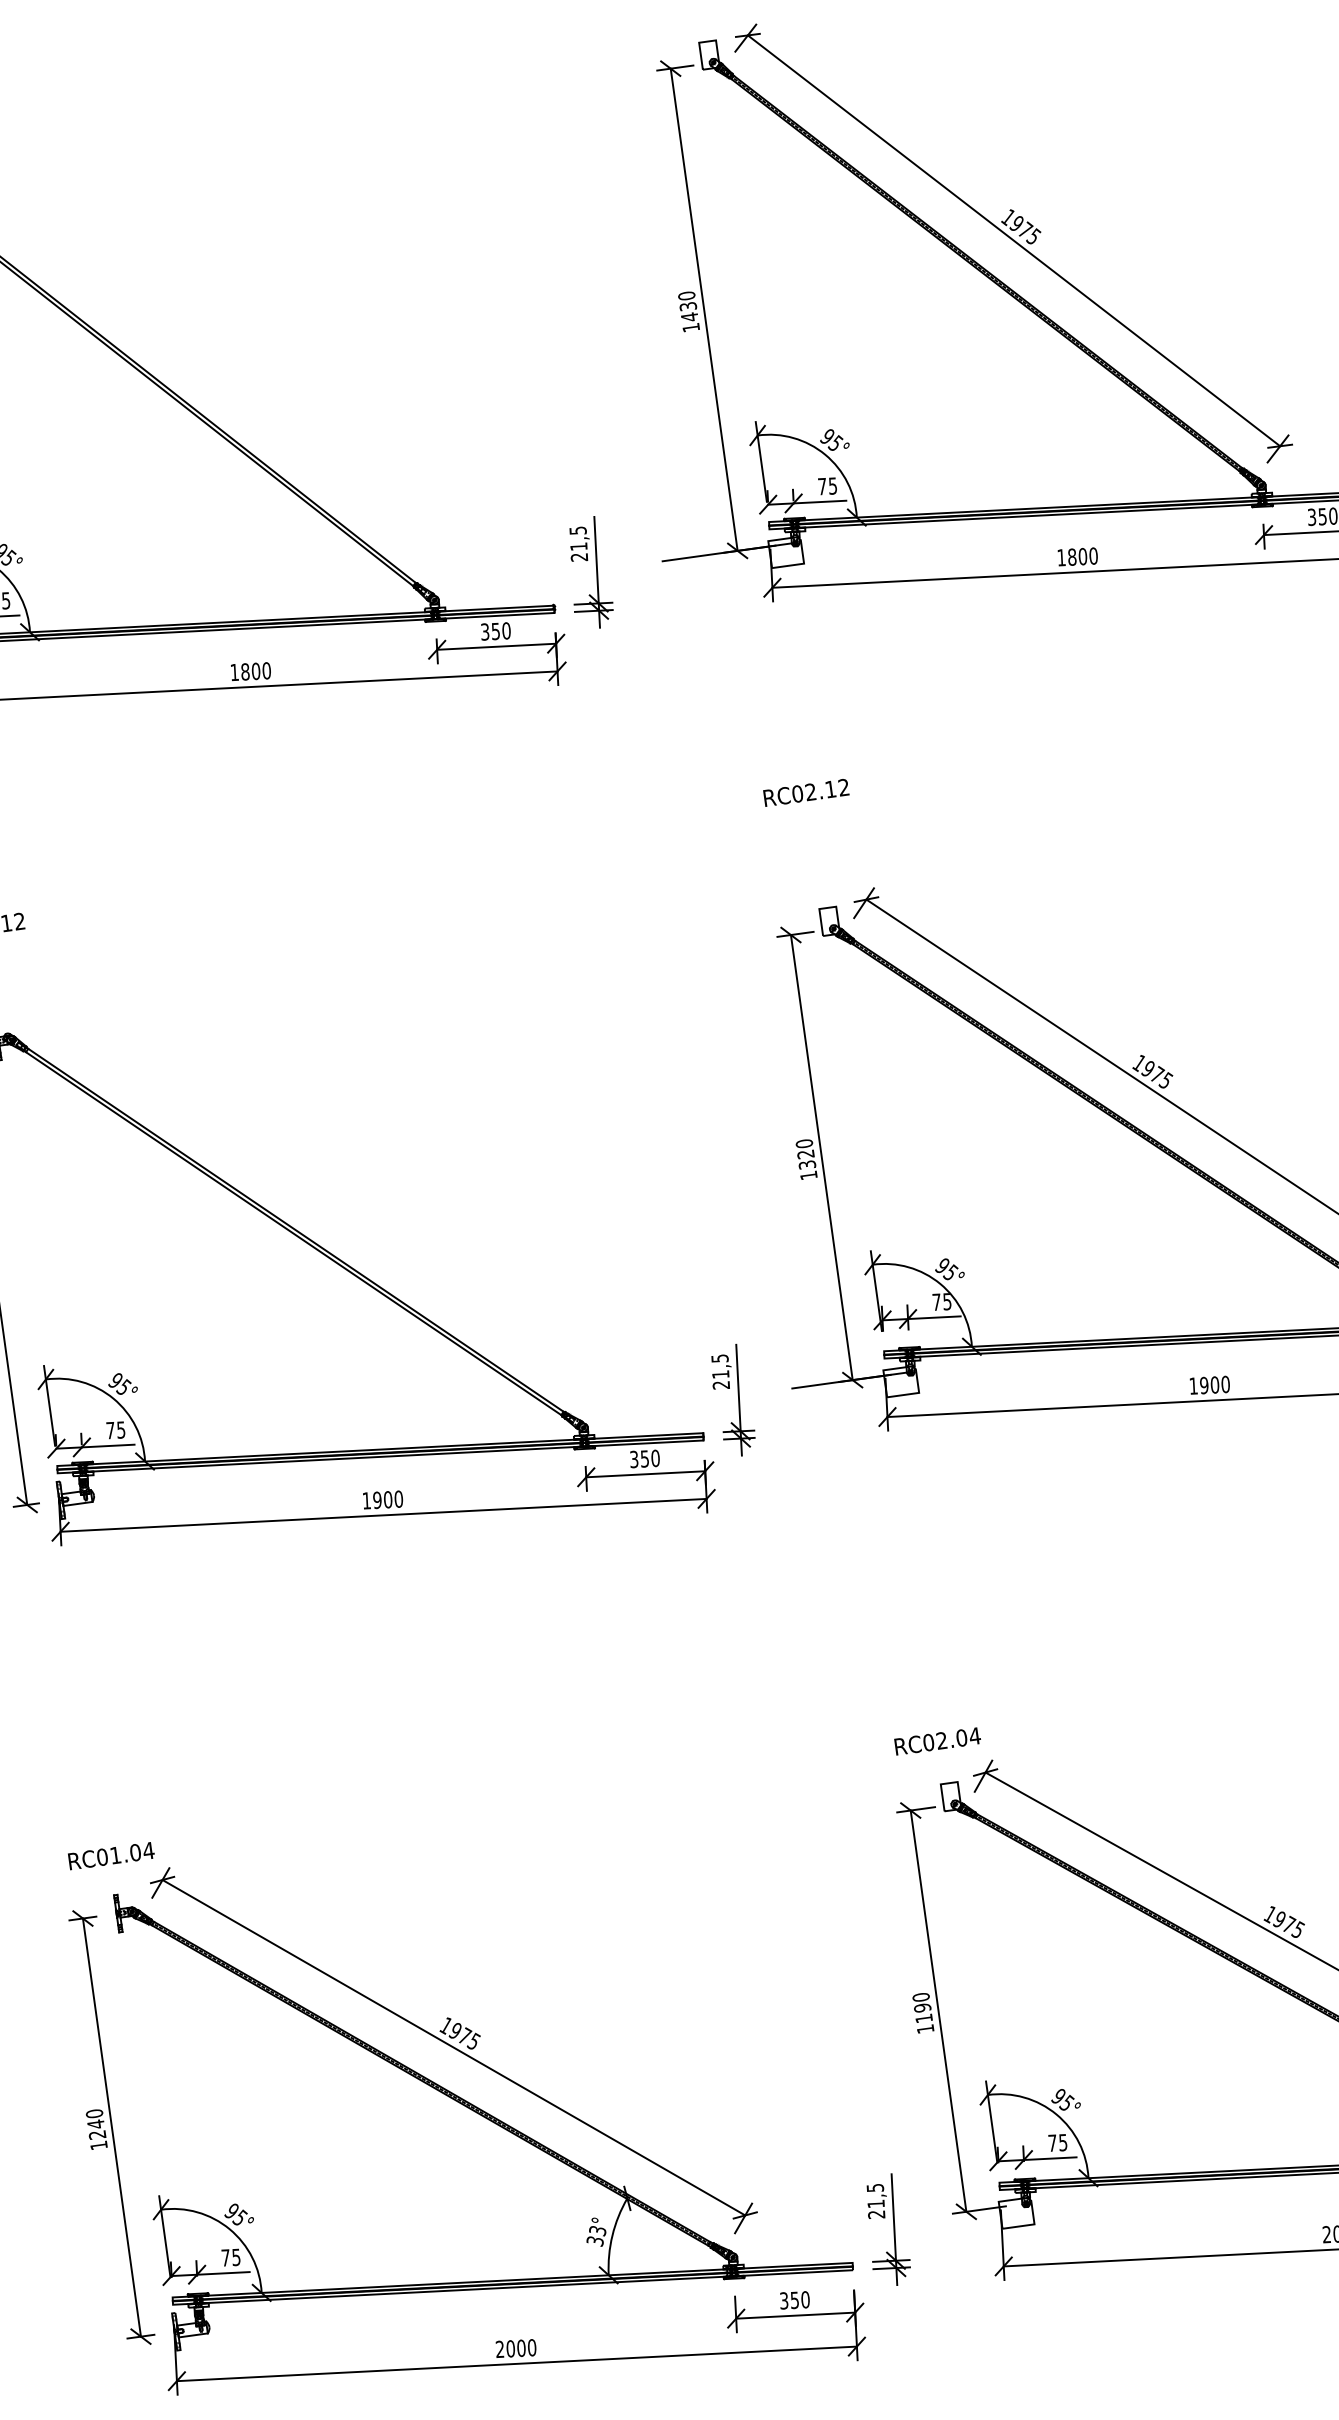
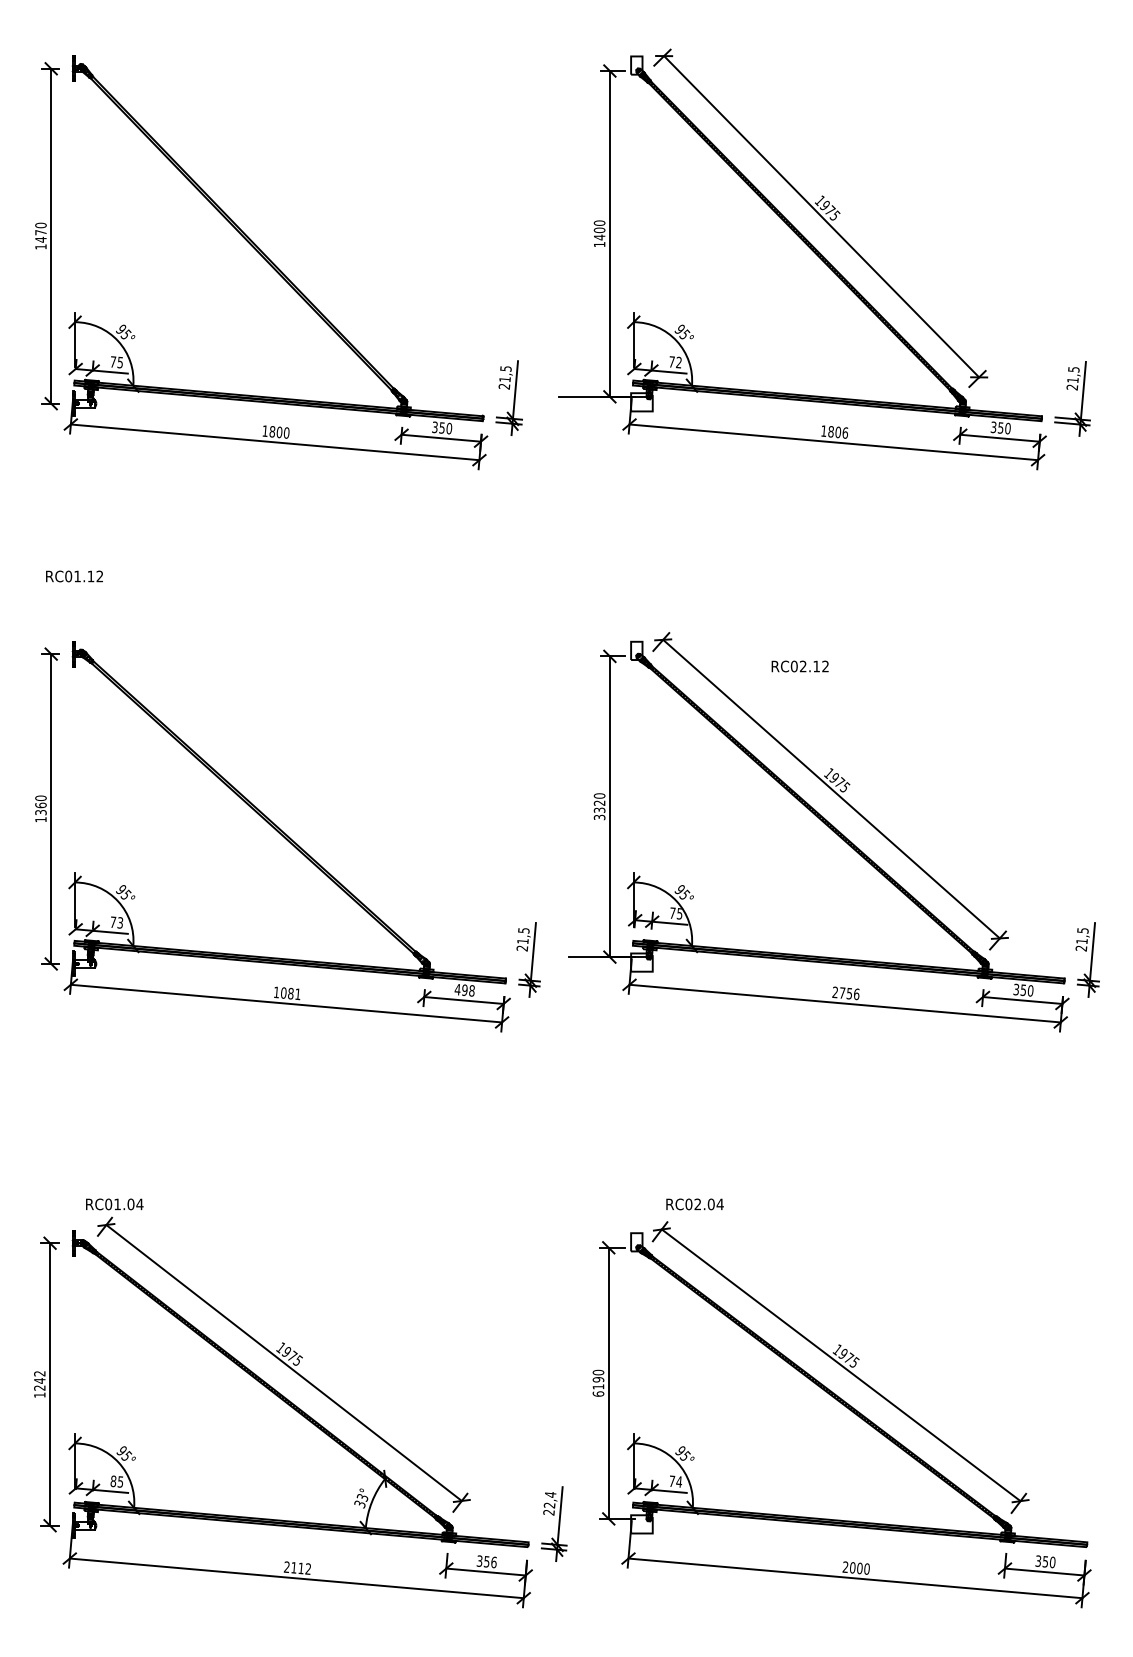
text: (688, 306) -> (599, 230), 1430 -> 1400
text: (832, 485) -> (678, 362), 75 -> 72
text: (1093, 555) -> (845, 432), 1800 -> 1806
text: (805, 792) -> (799, 666), moved
text: (808, 1175) -> (599, 817), 1320 -> 3320
text: (1208, 1384) -> (845, 992), 1900 -> 2756
text: (121, 1429) -> (120, 922), 75 -> 73
text: (644, 1457) -> (464, 989), 350 -> 498
text: (387, 1499) -> (290, 993), 1900 -> 1081
text: (936, 1741) -> (694, 1204), moved
text: (111, 1856) -> (114, 1204), moved
text: (925, 2028) -> (598, 1393), 1190 -> 6190
text: (94, 2113) -> (39, 1373), 1240 -> 1242
text: (1061, 2142) -> (678, 1481), 75 -> 74
text: (874, 2196) -> (549, 1500), 21,5 -> 22,4
text: (225, 2258) -> (113, 1481), 75 -> 85
text: (804, 2298) -> (493, 1561), 350 -> 356
text: (521, 2348) -> (301, 1568), 2000 -> 2112

